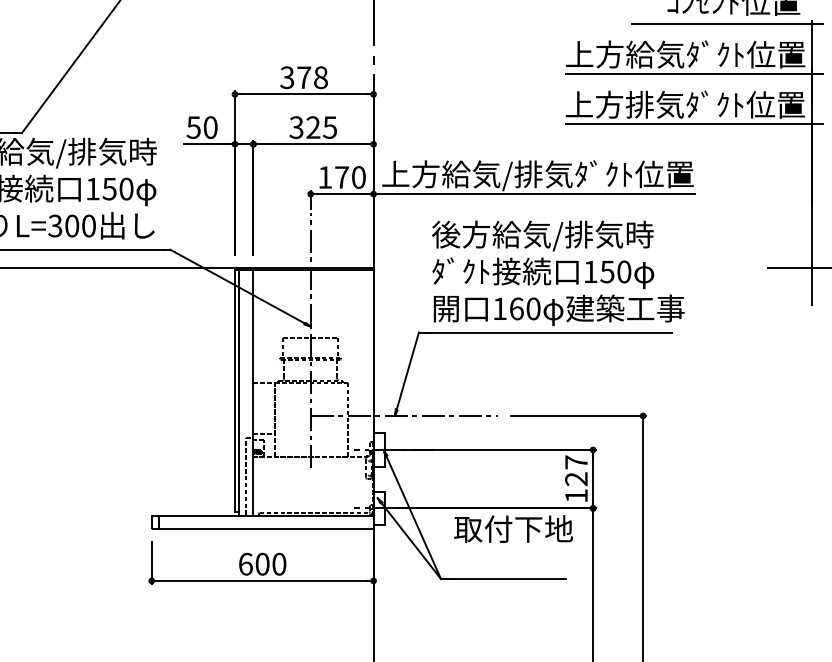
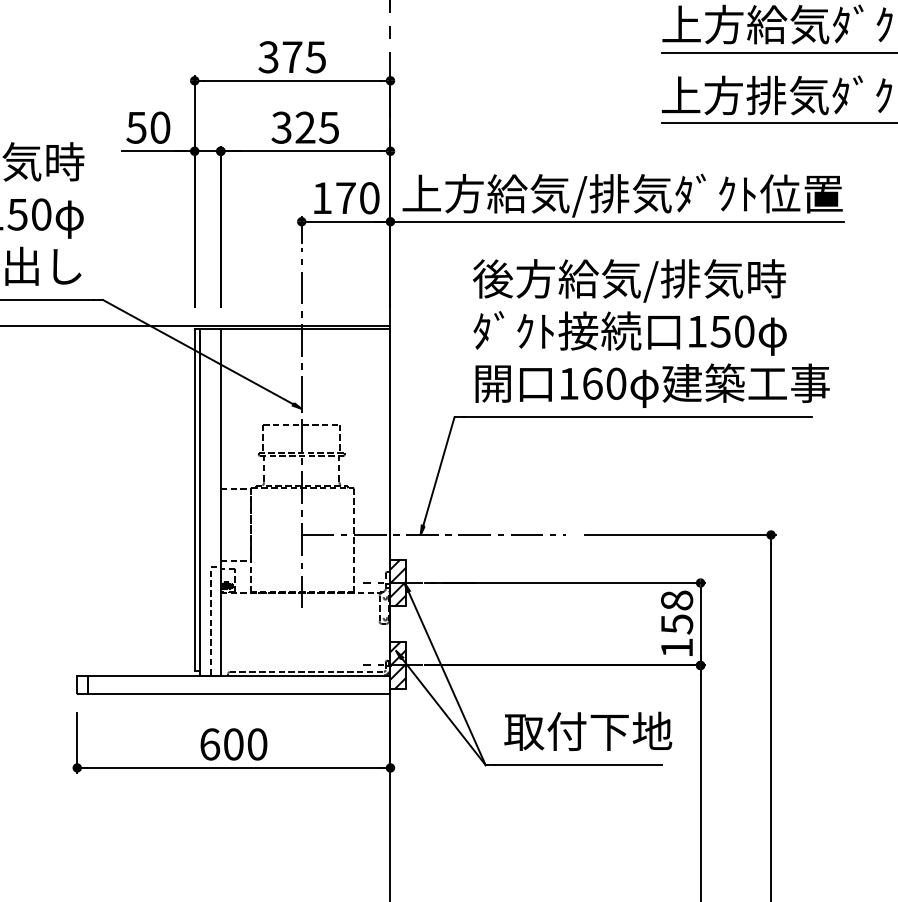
text: (320, 77) -> (315, 56), 378 -> 375
hatch: (378, 449) -> (397, 582), added
text: (576, 470) -> (677, 612), 127 -> 158
hatch: (378, 507) -> (397, 664), added
text: (513, 528) -> (588, 730), moved

